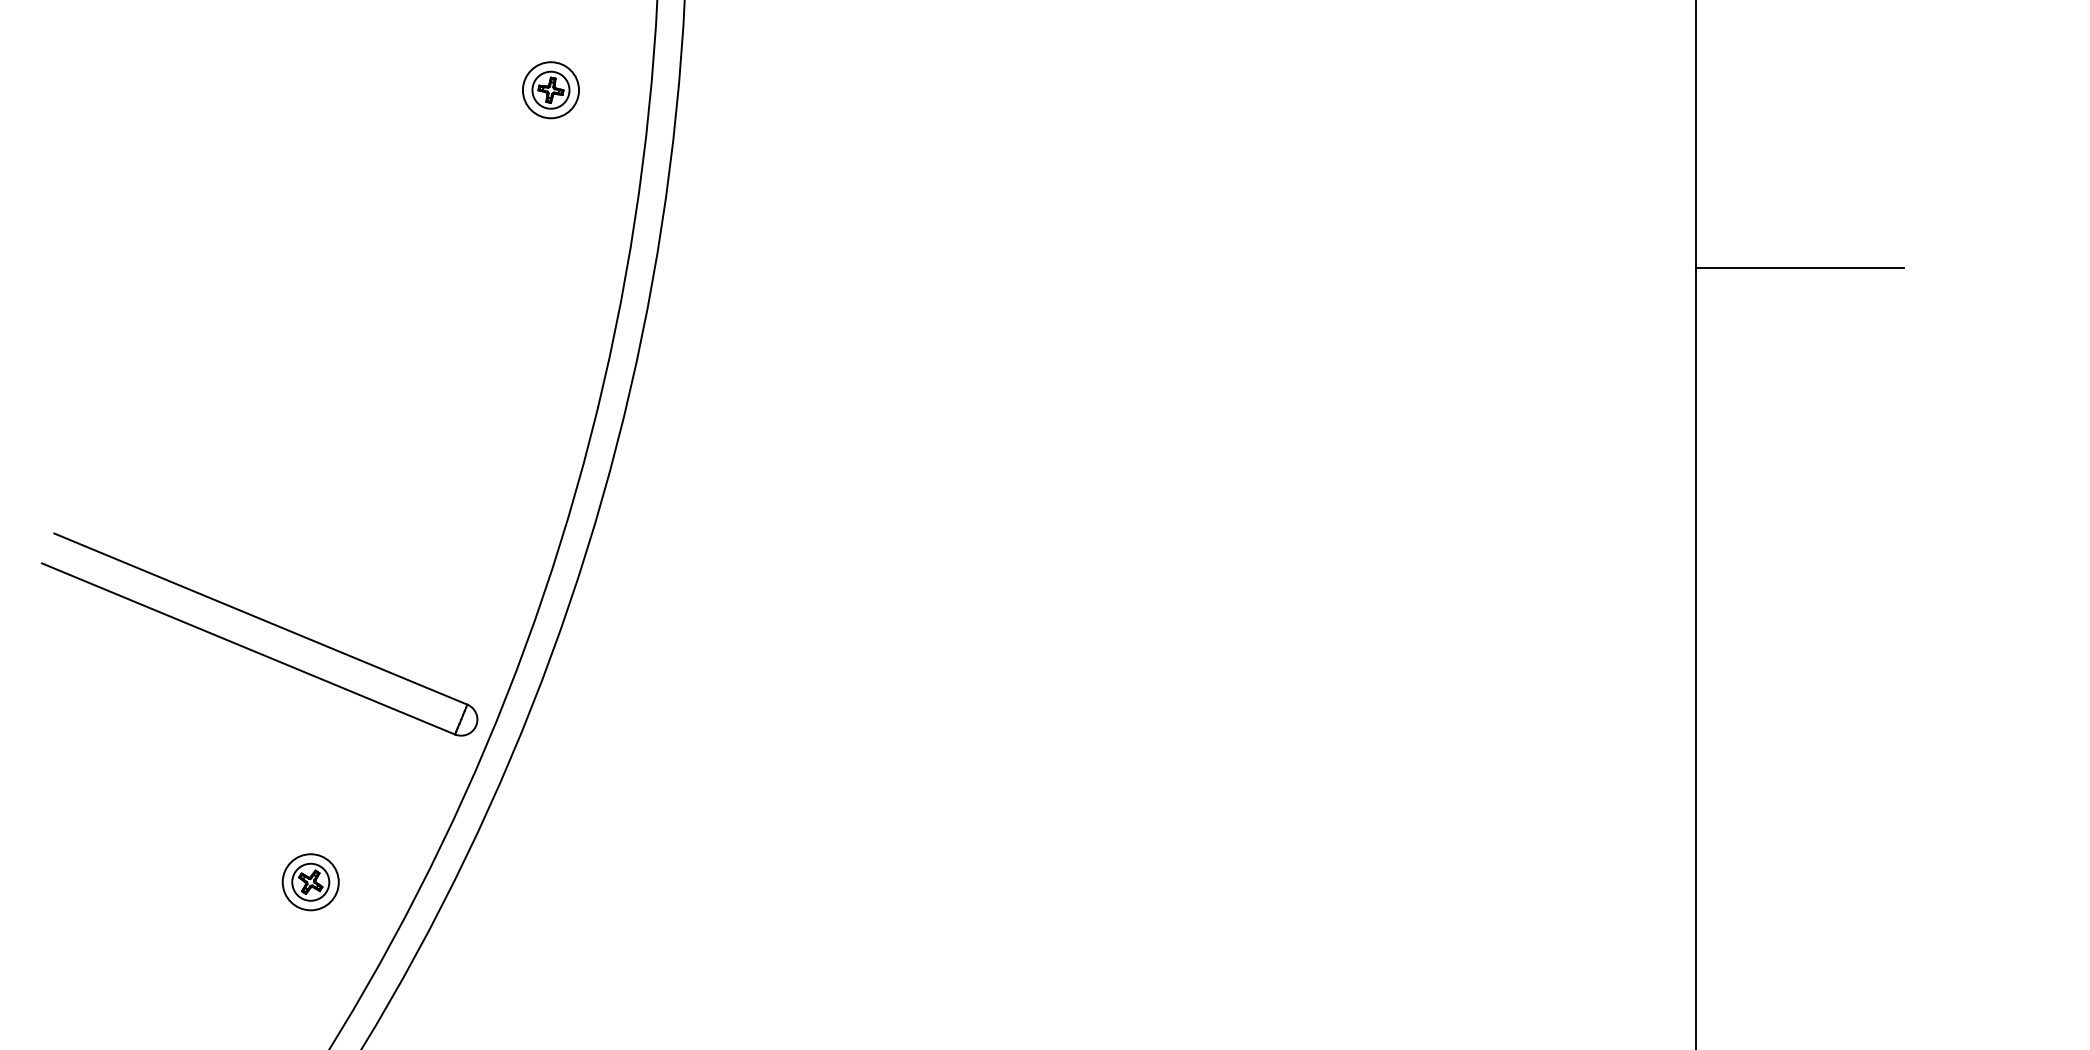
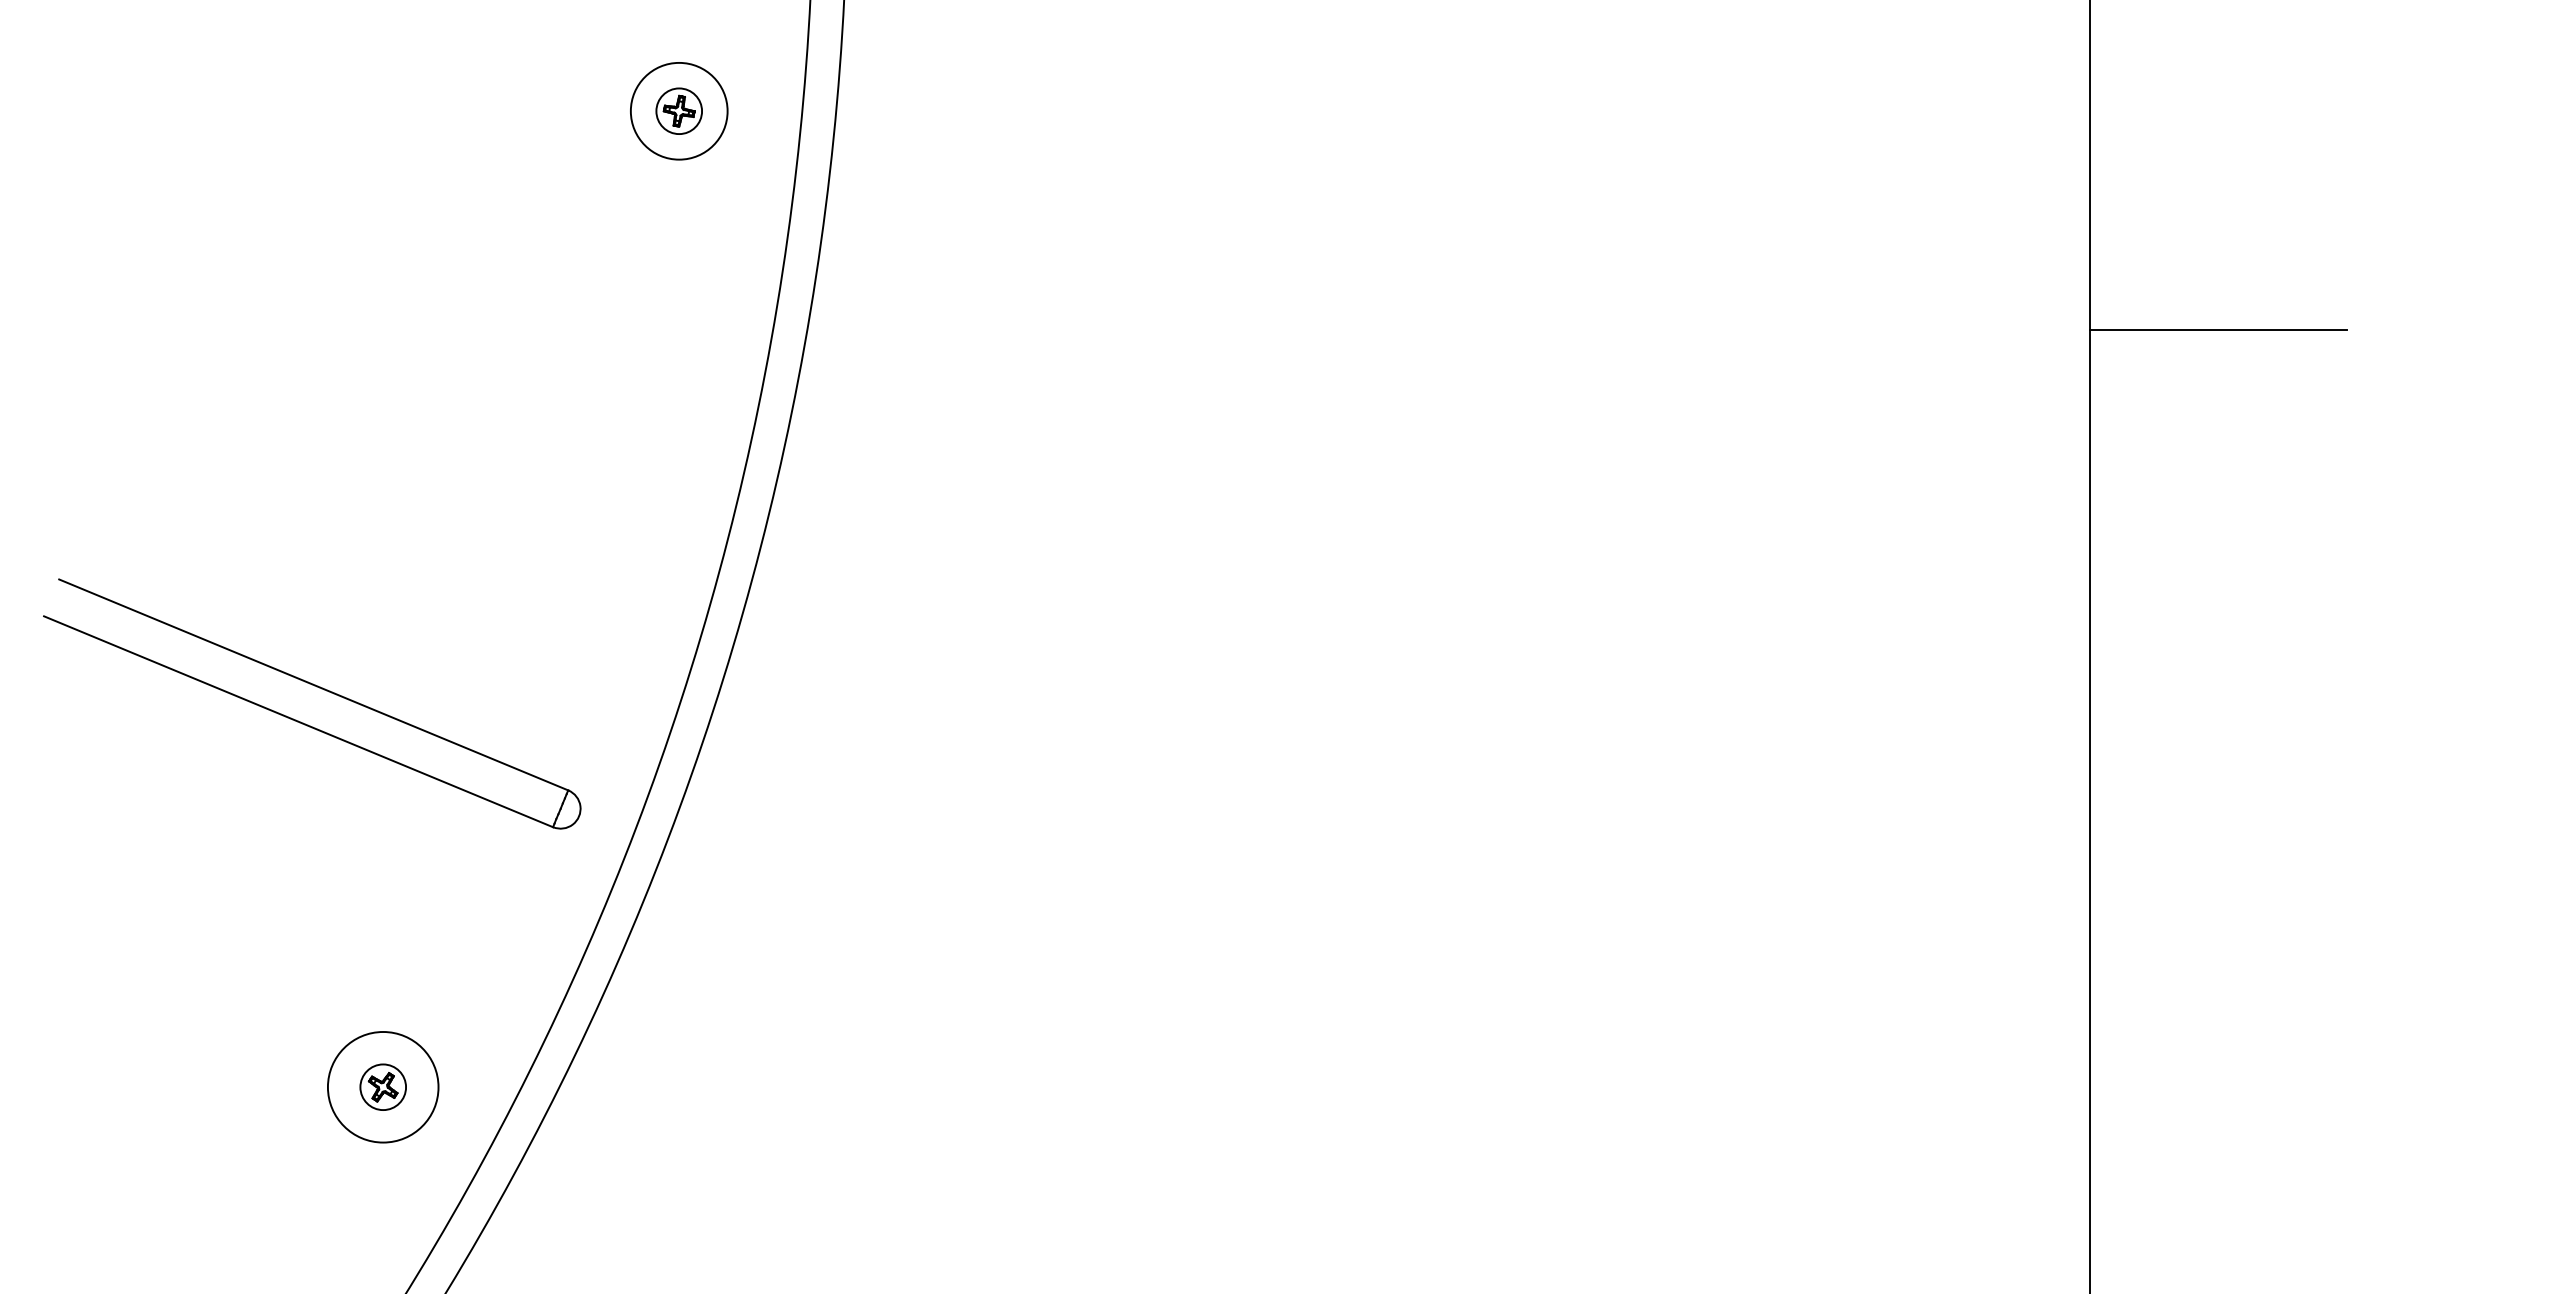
circle: (550, 89) -> (678, 110), size x1.4
part: (263, 621) -> (316, 687), moved
circle: (310, 881) -> (382, 1086), size x1.6

